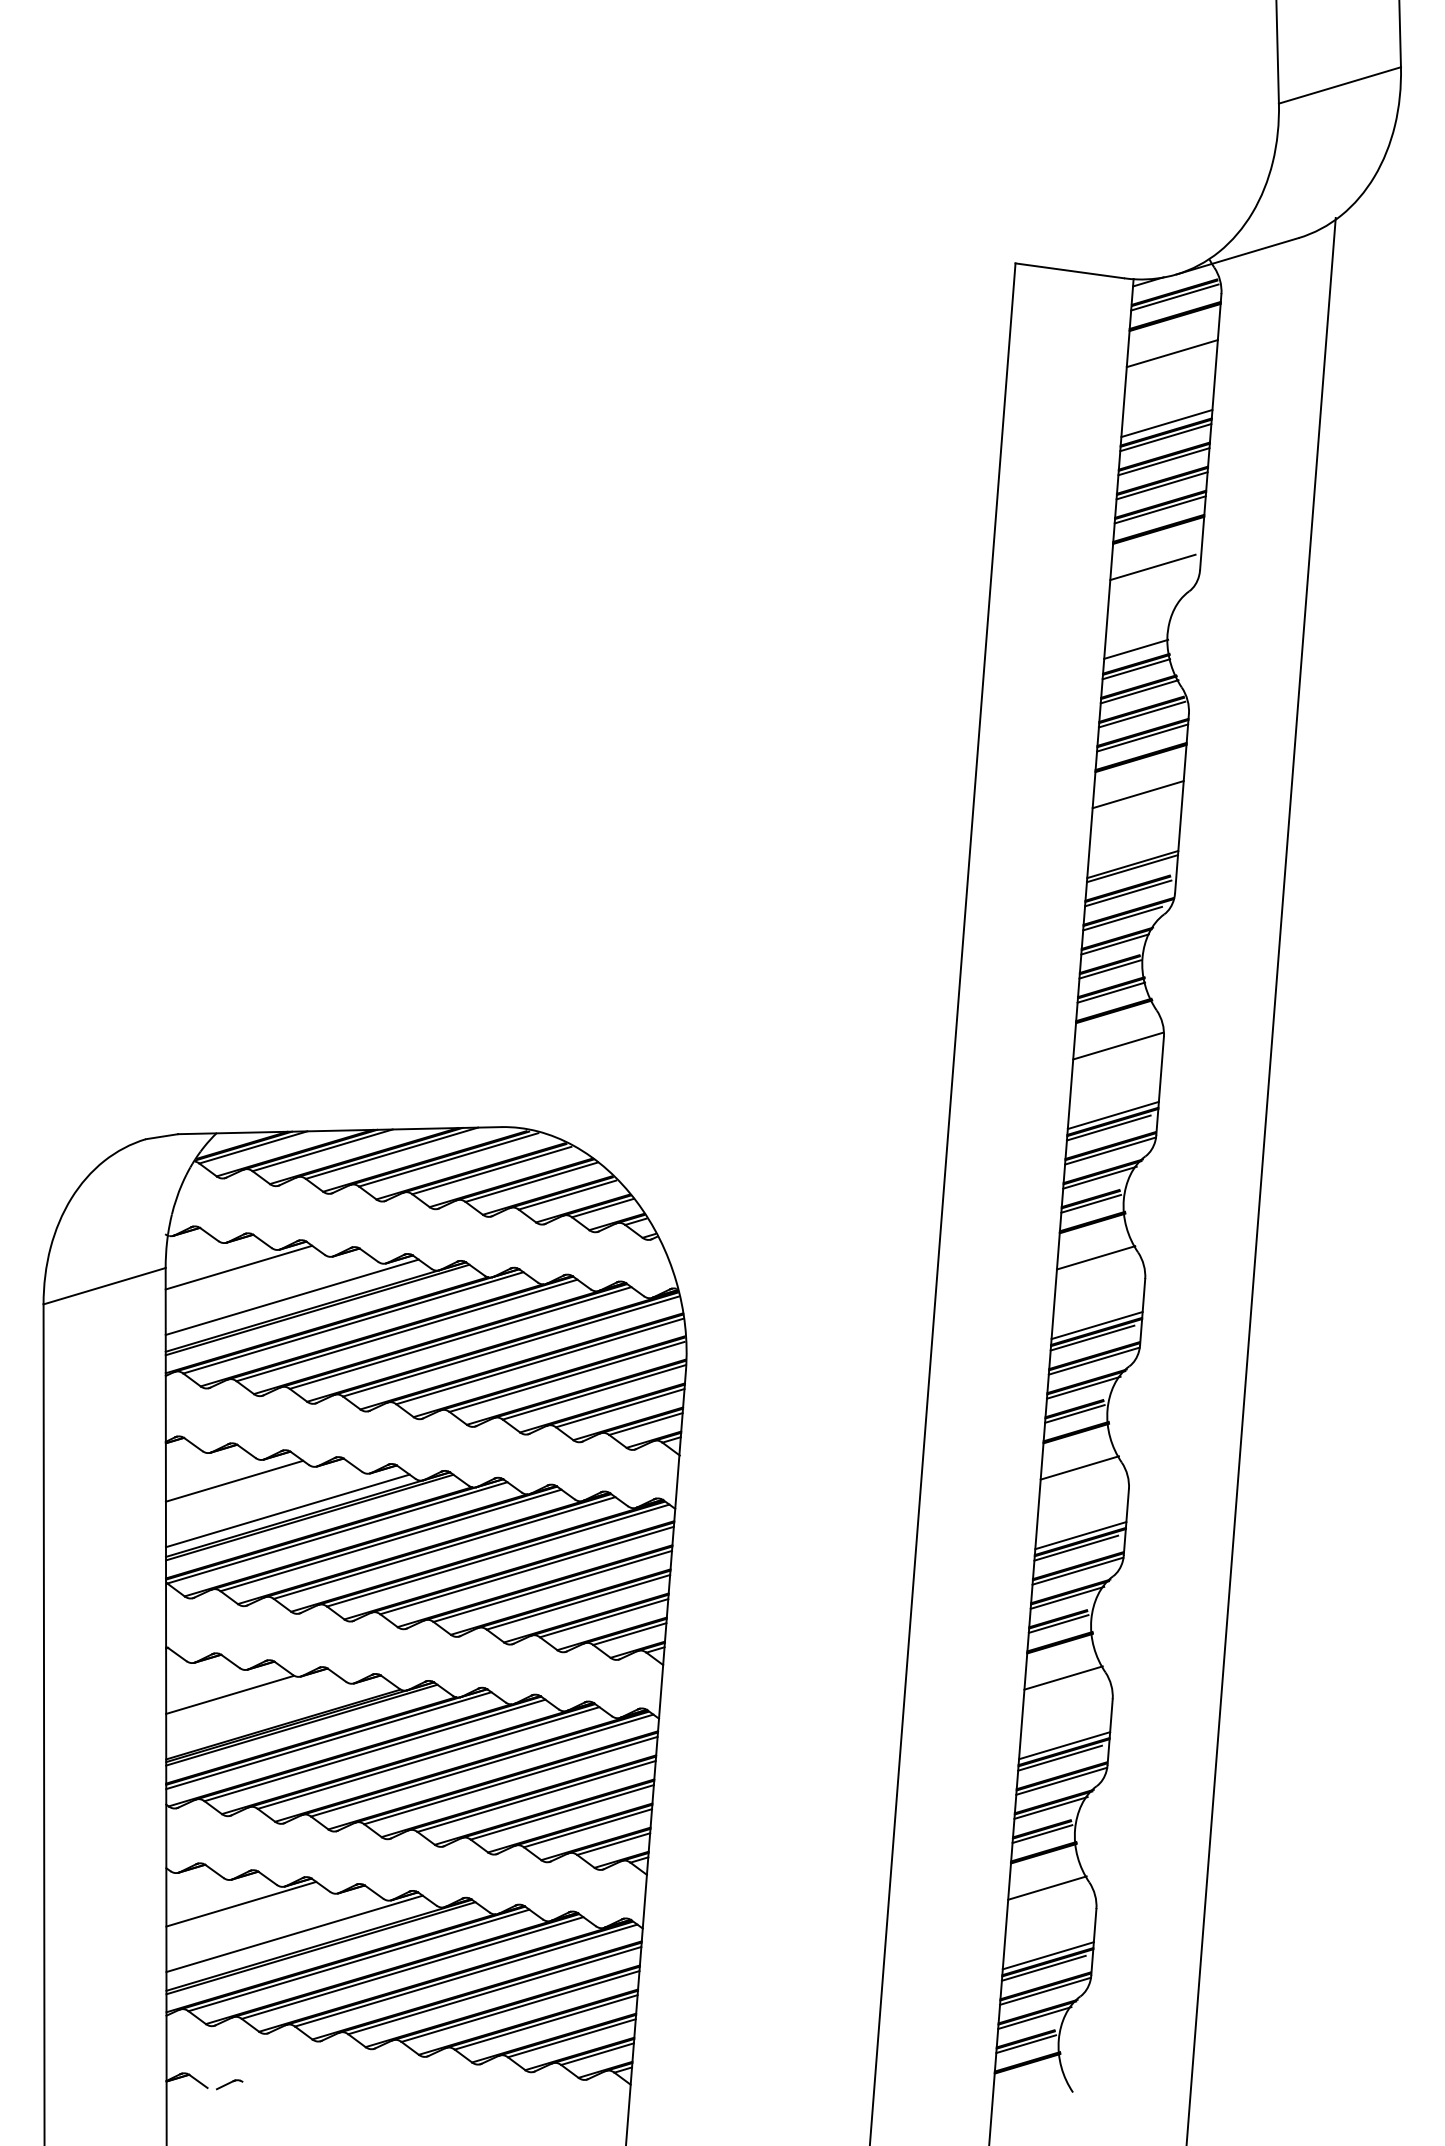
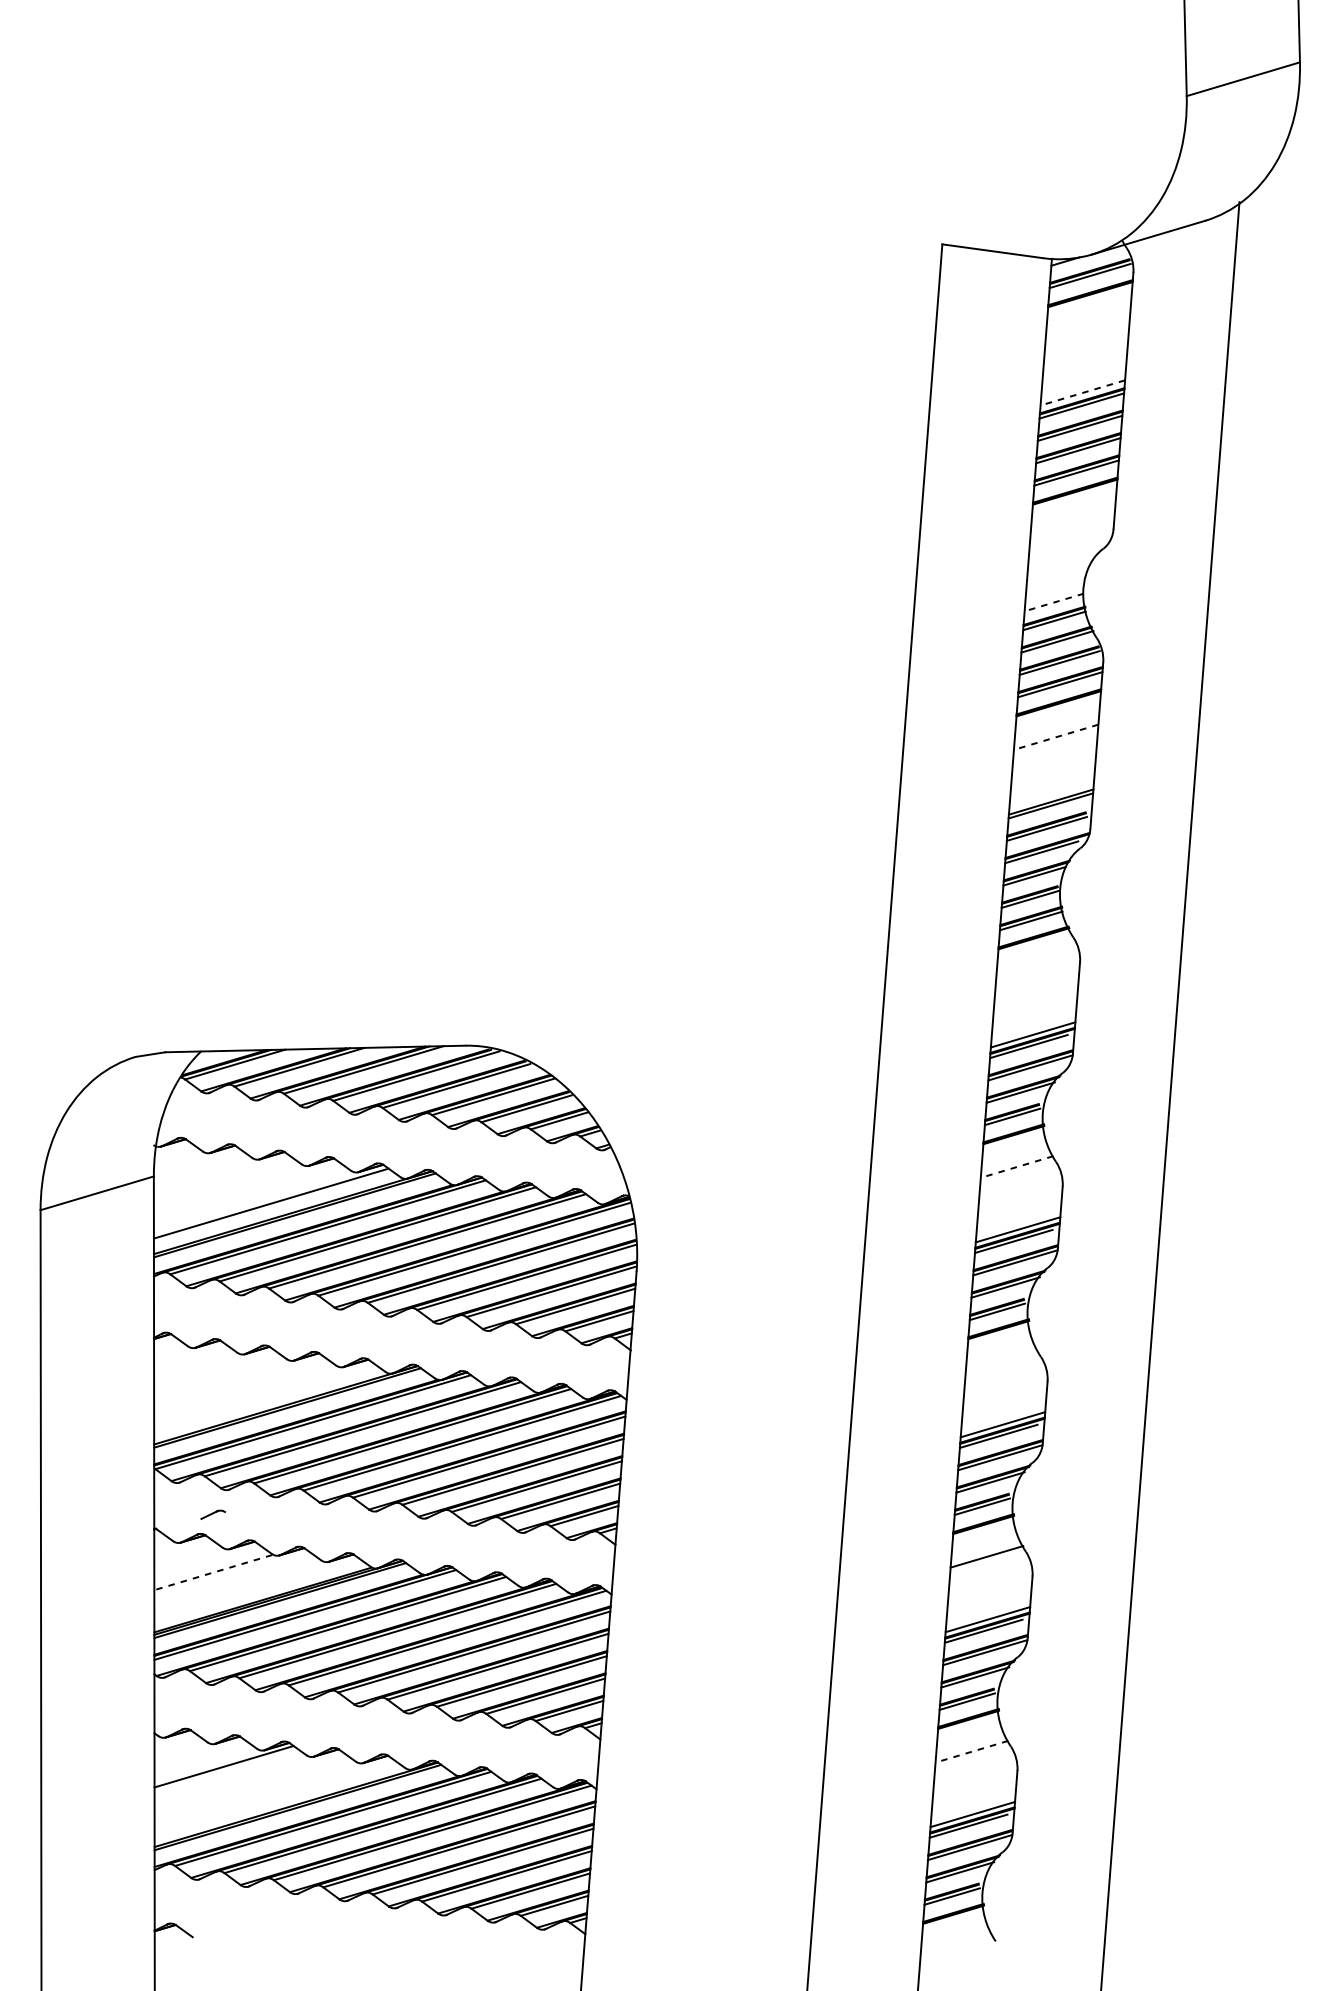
line: (1171, 353) -> (1087, 327), removed
line: (1166, 423) -> (1082, 392), solid -> dashed
line: (1152, 567) -> (1069, 526), removed
line: (1135, 649) -> (1053, 602), solid -> dashed
line: (1138, 794) -> (1056, 737), solid -> dashed
line: (1117, 1045) -> (1036, 969), removed
line: (1096, 1257) -> (1017, 1166), solid -> dashed
line: (238, 1267) -> (221, 1175), removed
line: (1079, 1467) -> (1001, 1361), removed
line: (234, 1480) -> (217, 1373), removed
line: (287, 1510) -> (266, 1401), removed
line: (229, 1695) -> (213, 1573), solid -> dashed
line: (1047, 1888) -> (972, 1752), solid -> dashed
line: (294, 1933) -> (273, 1793), removed
part: (229, 2084) -> (213, 1514), moved

